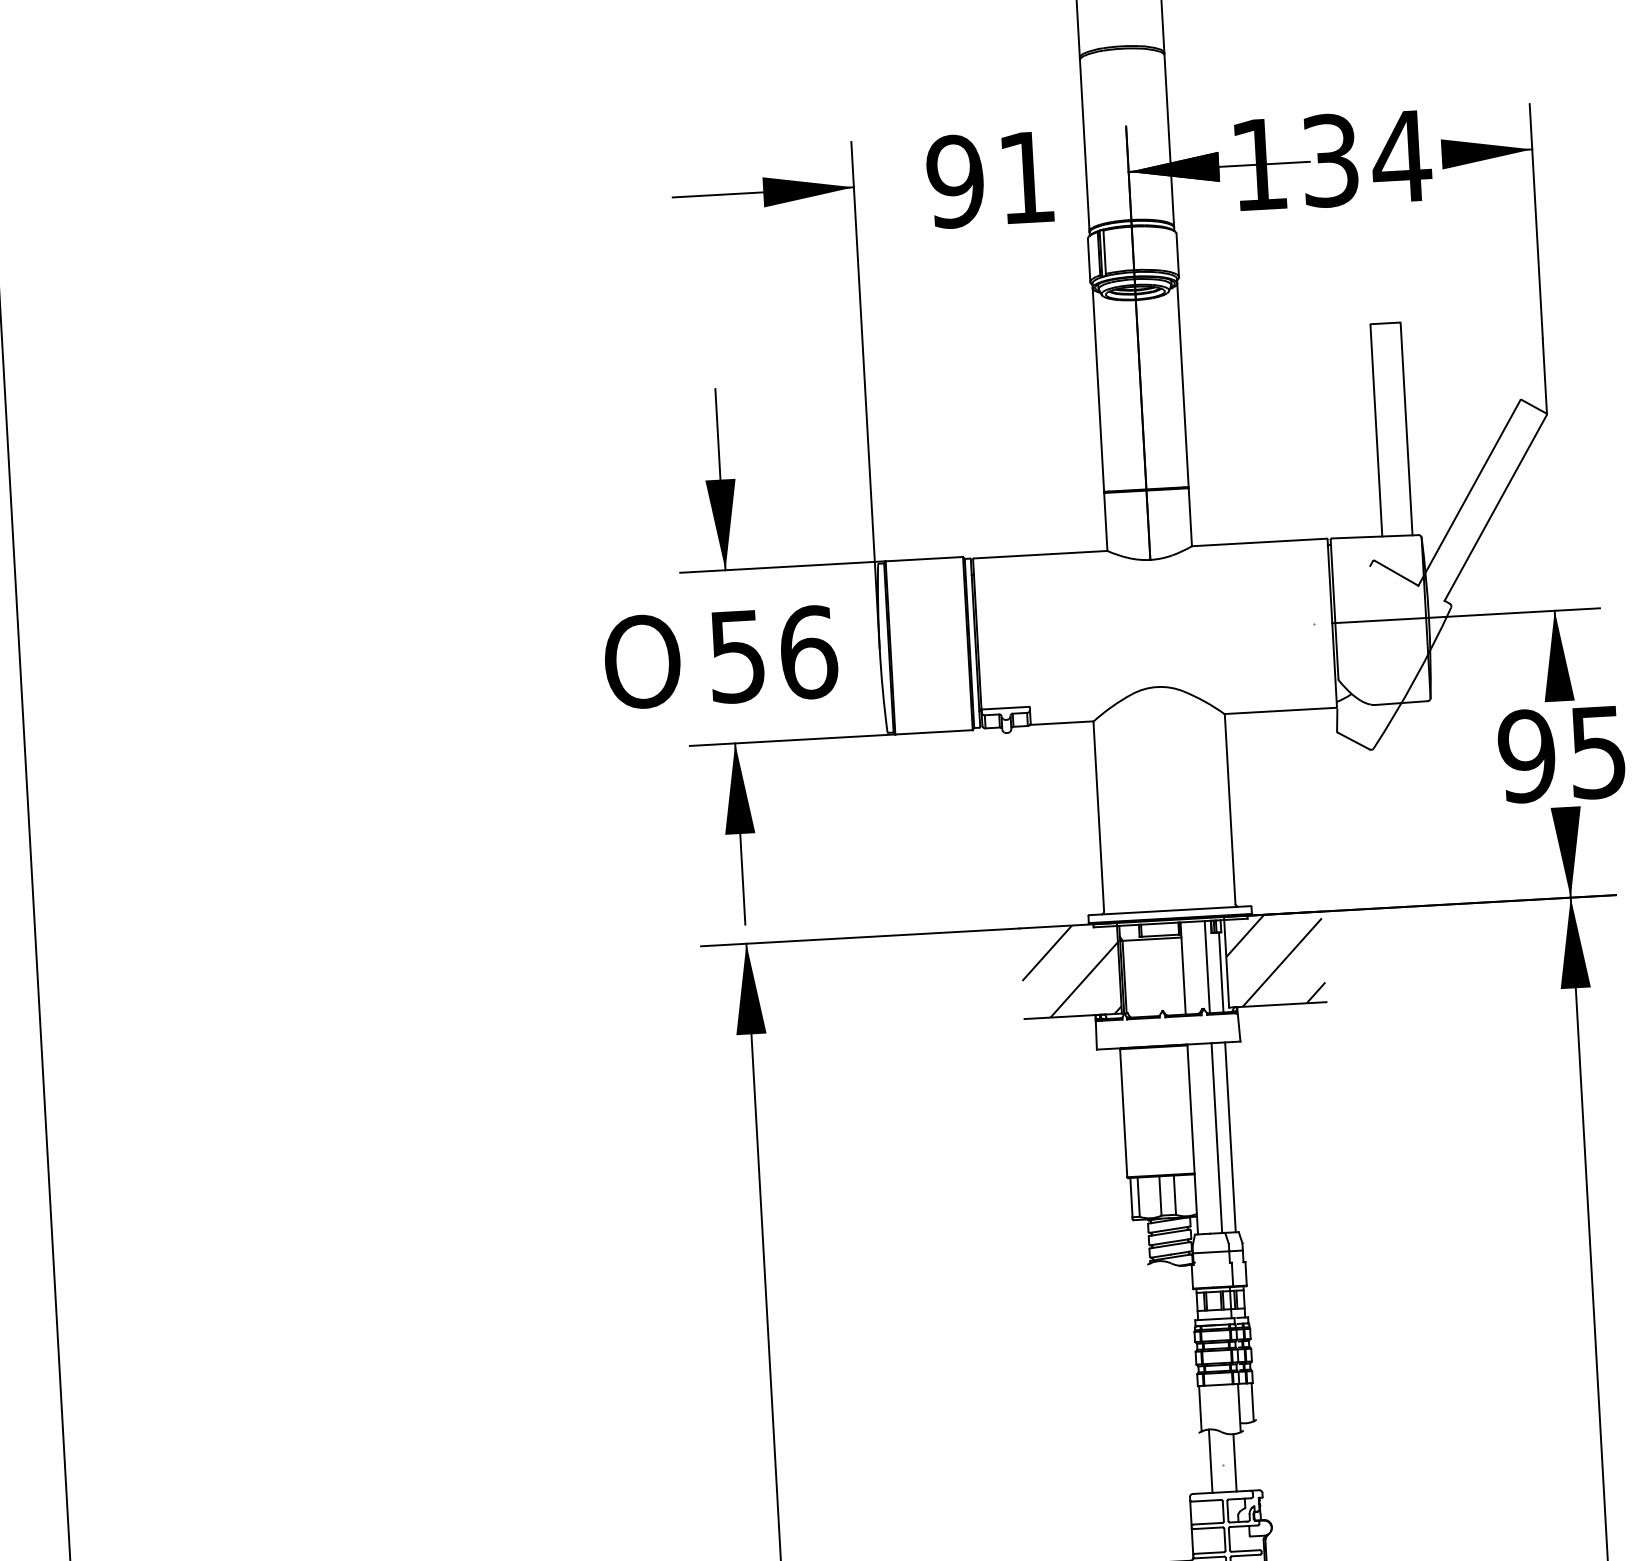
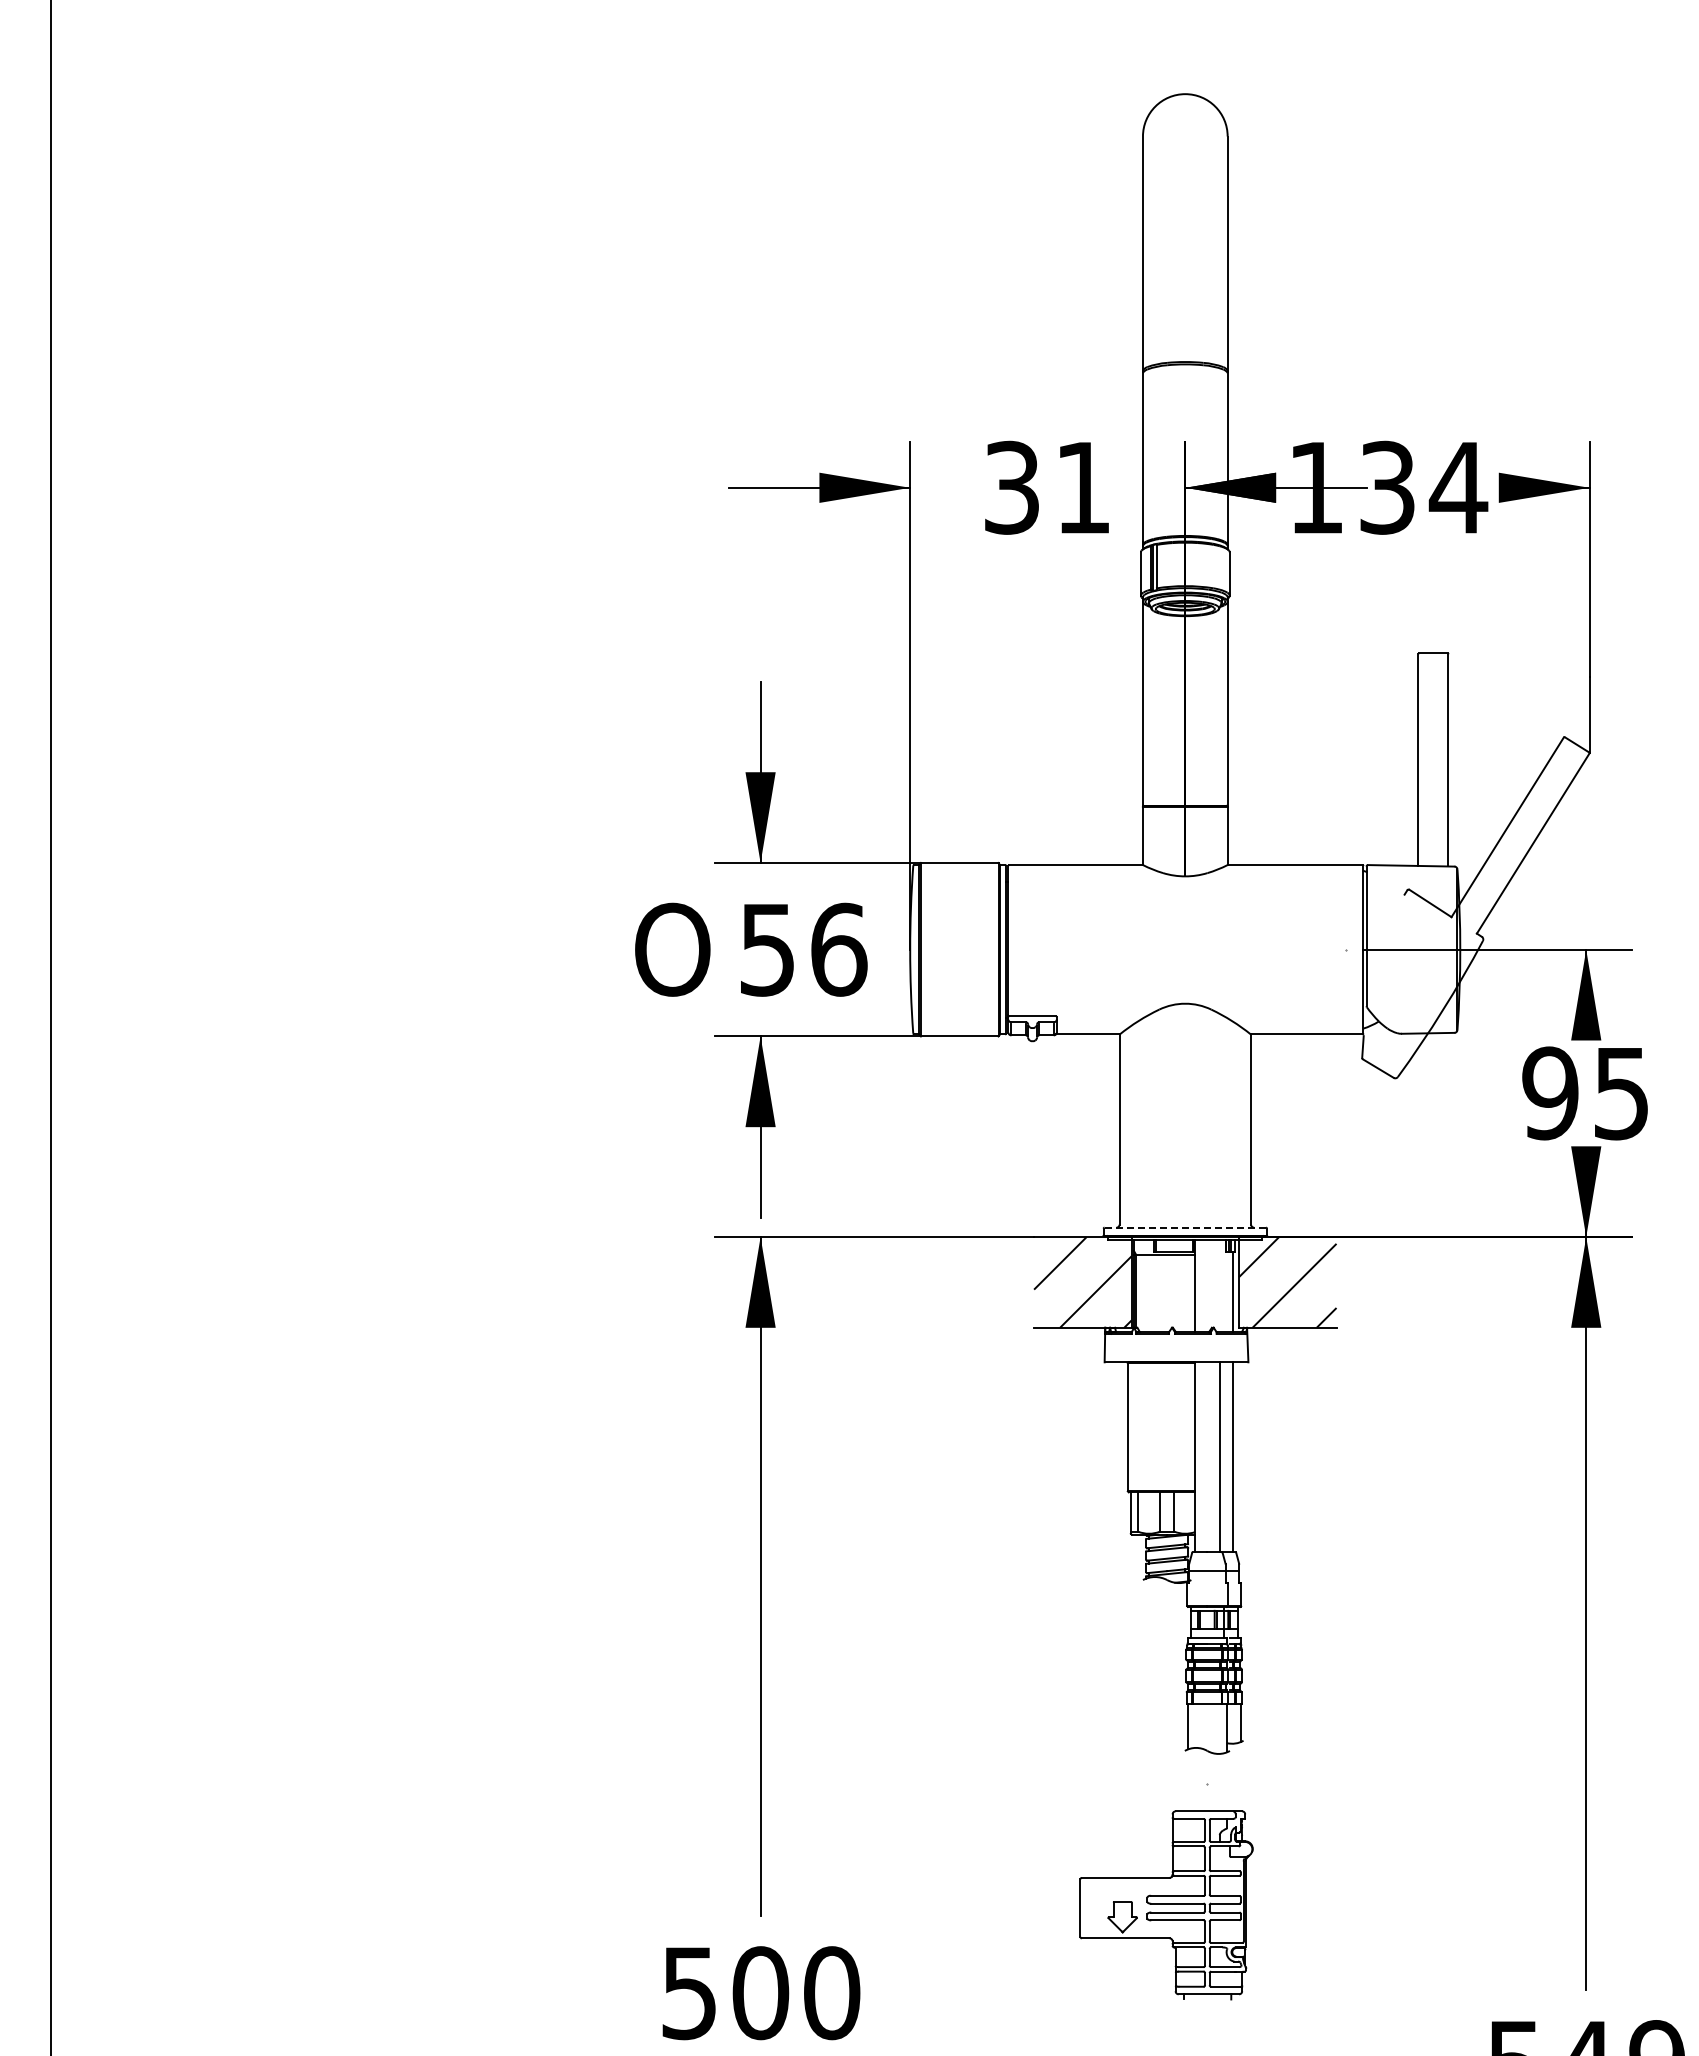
text: (955, 181) -> (1011, 487), 91 -> 31
line: (1170, 910) -> (1185, 1227), solid -> dashed
line: (1207, 967) -> (1219, 1286), removed
line: (1210, 1461) -> (1195, 1779), removed
line: (1235, 1462) -> (1219, 1782), removed

